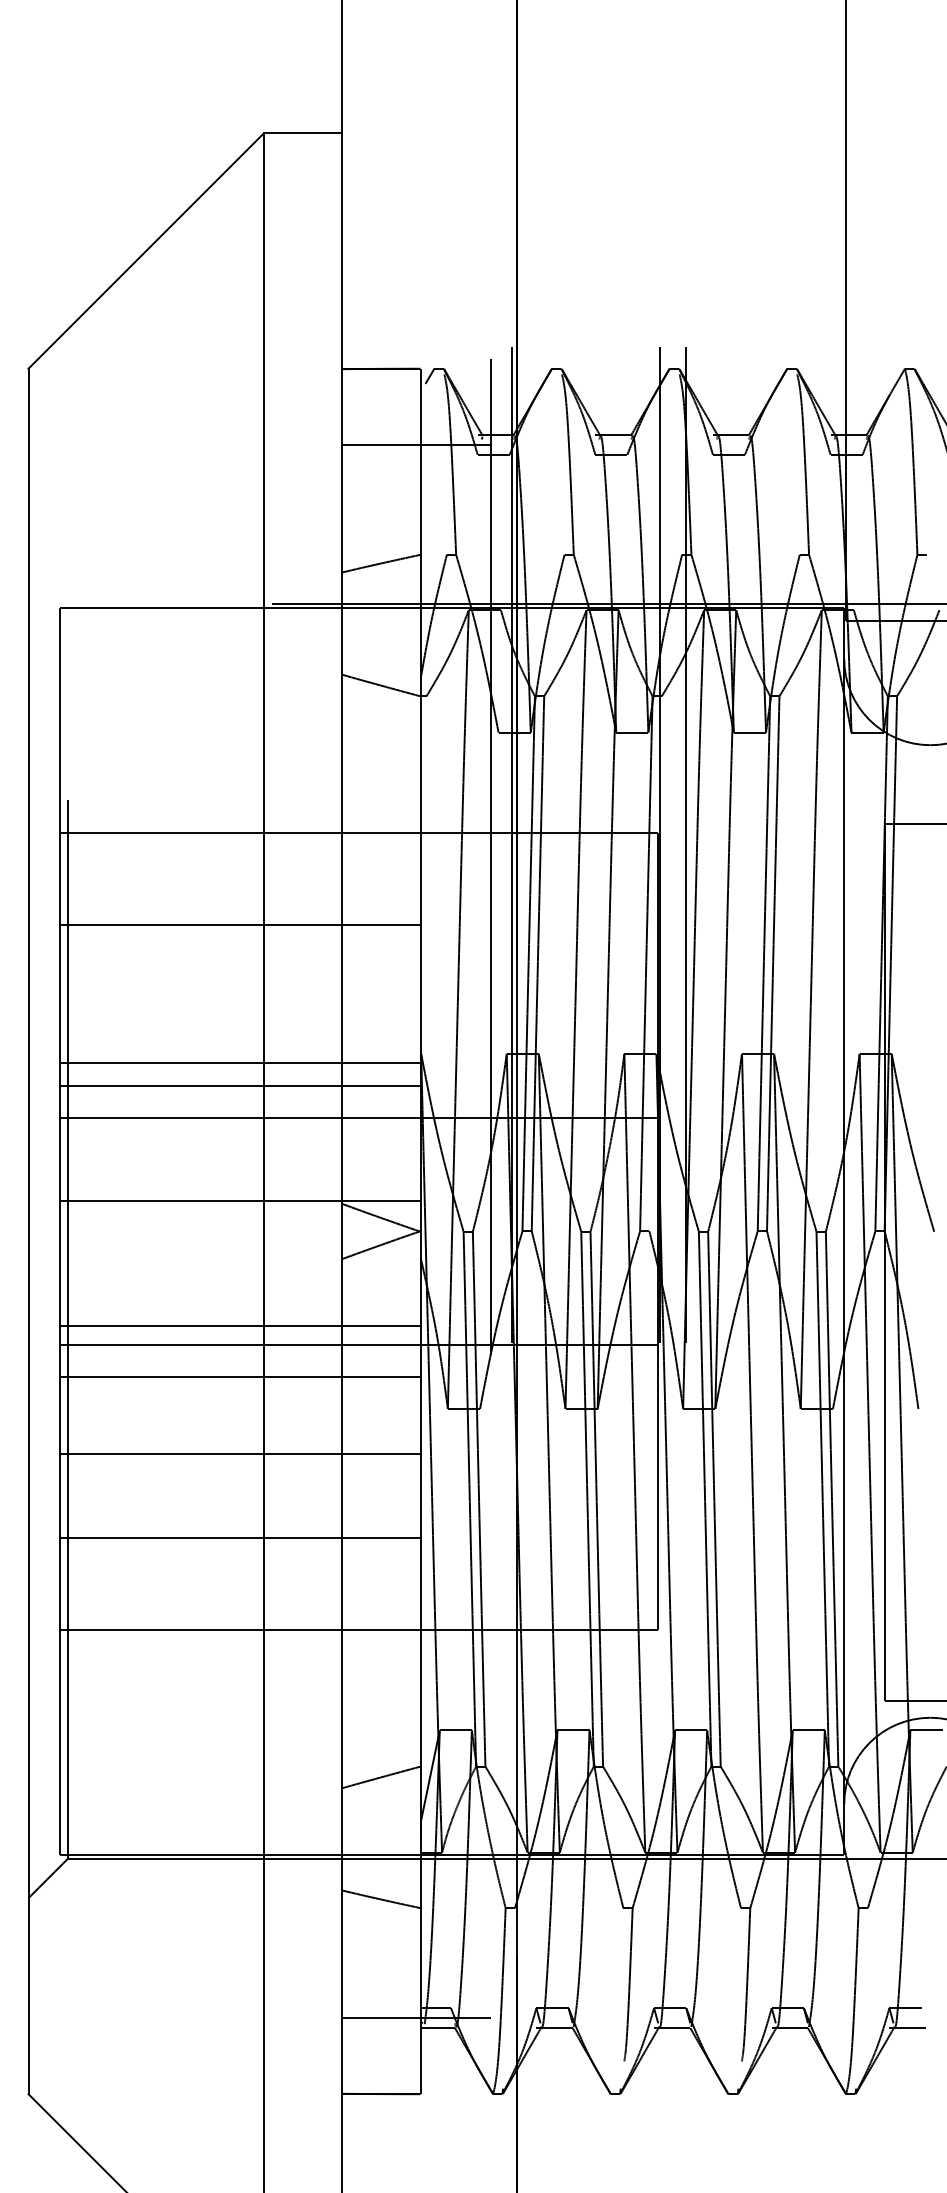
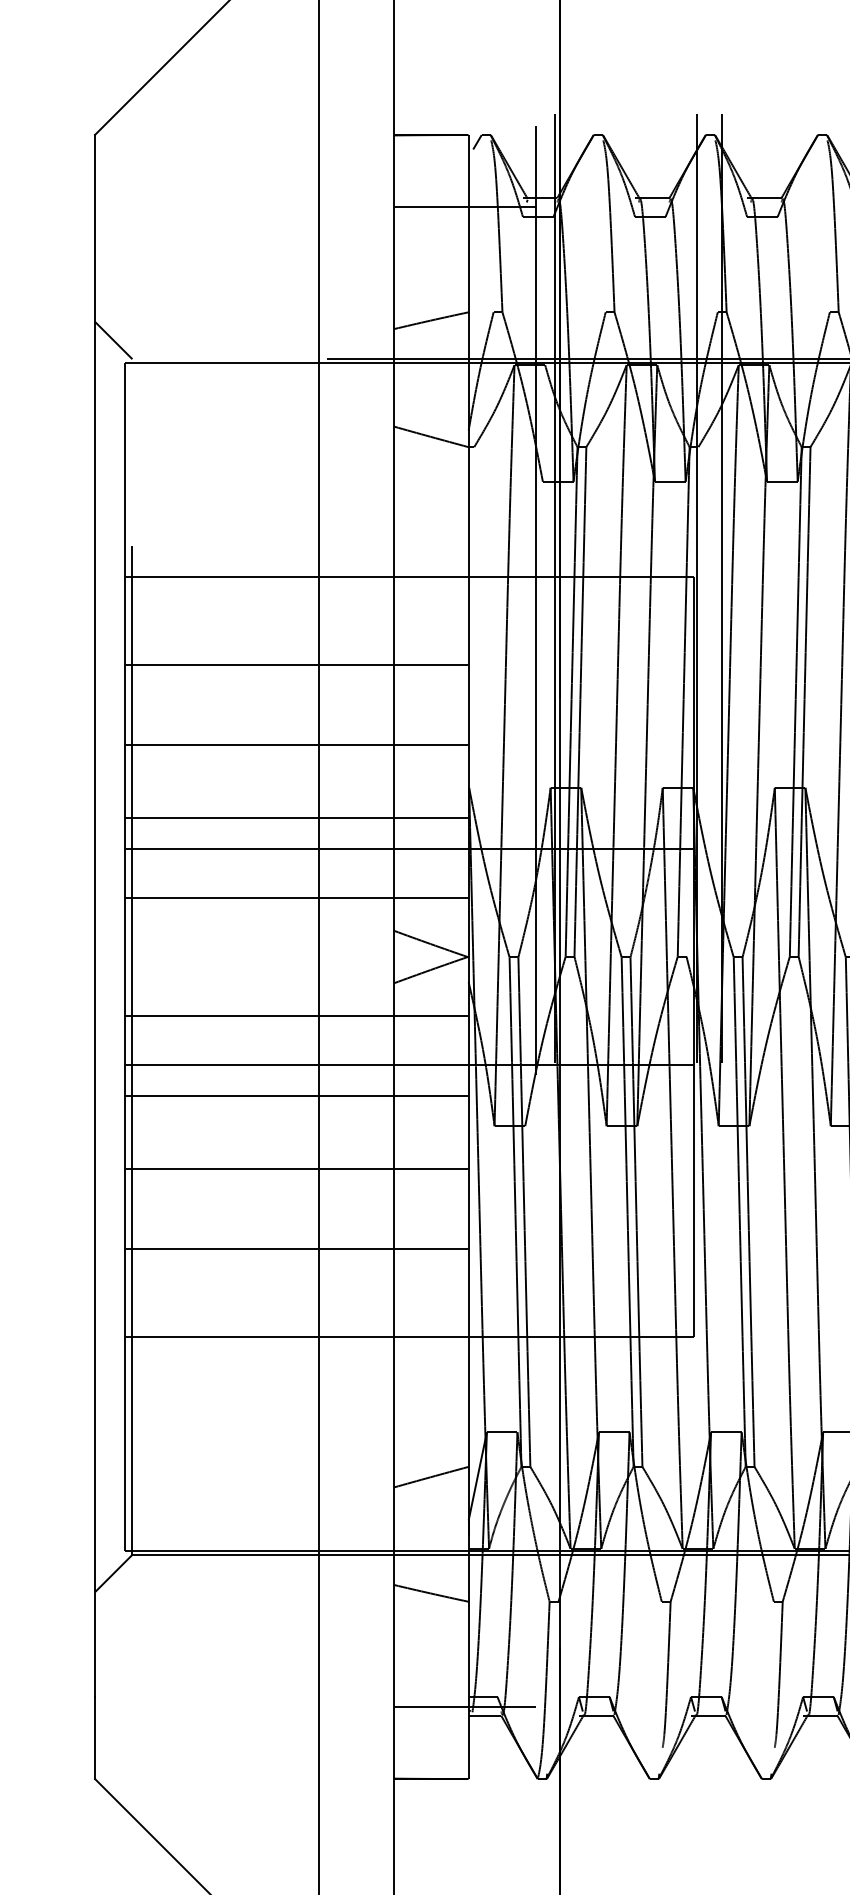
line: (47, 584) -> (113, 340), added
line: (239, 1062) -> (296, 744), moved
line: (239, 1200) -> (296, 897), moved
line: (239, 1326) -> (296, 1016), moved

